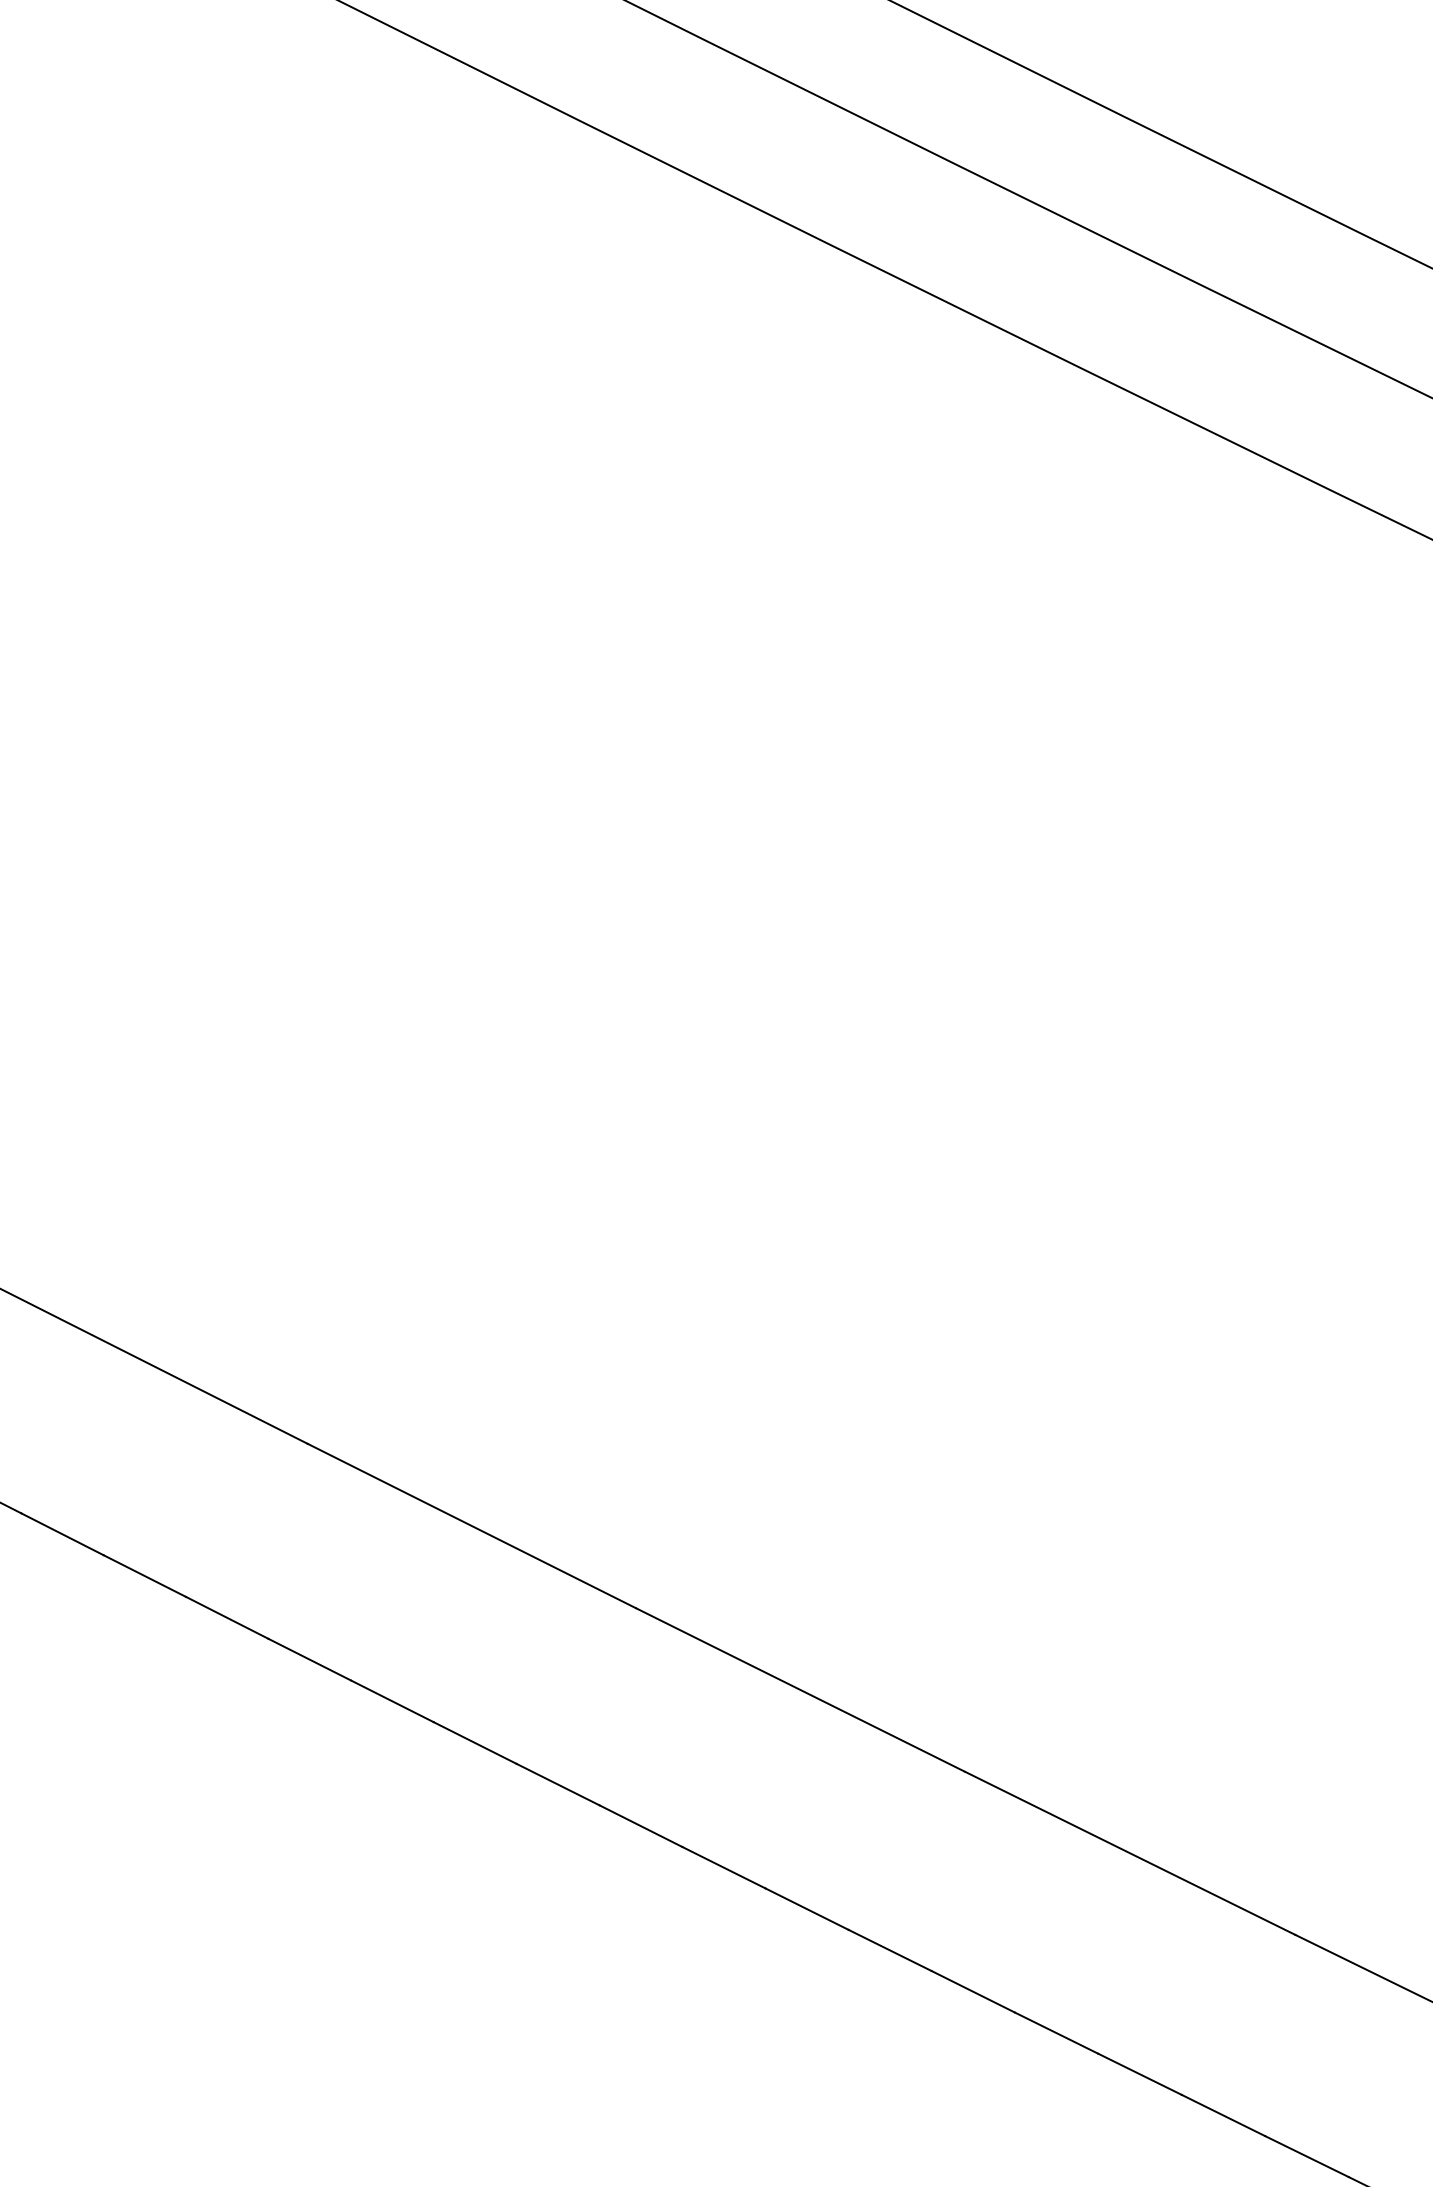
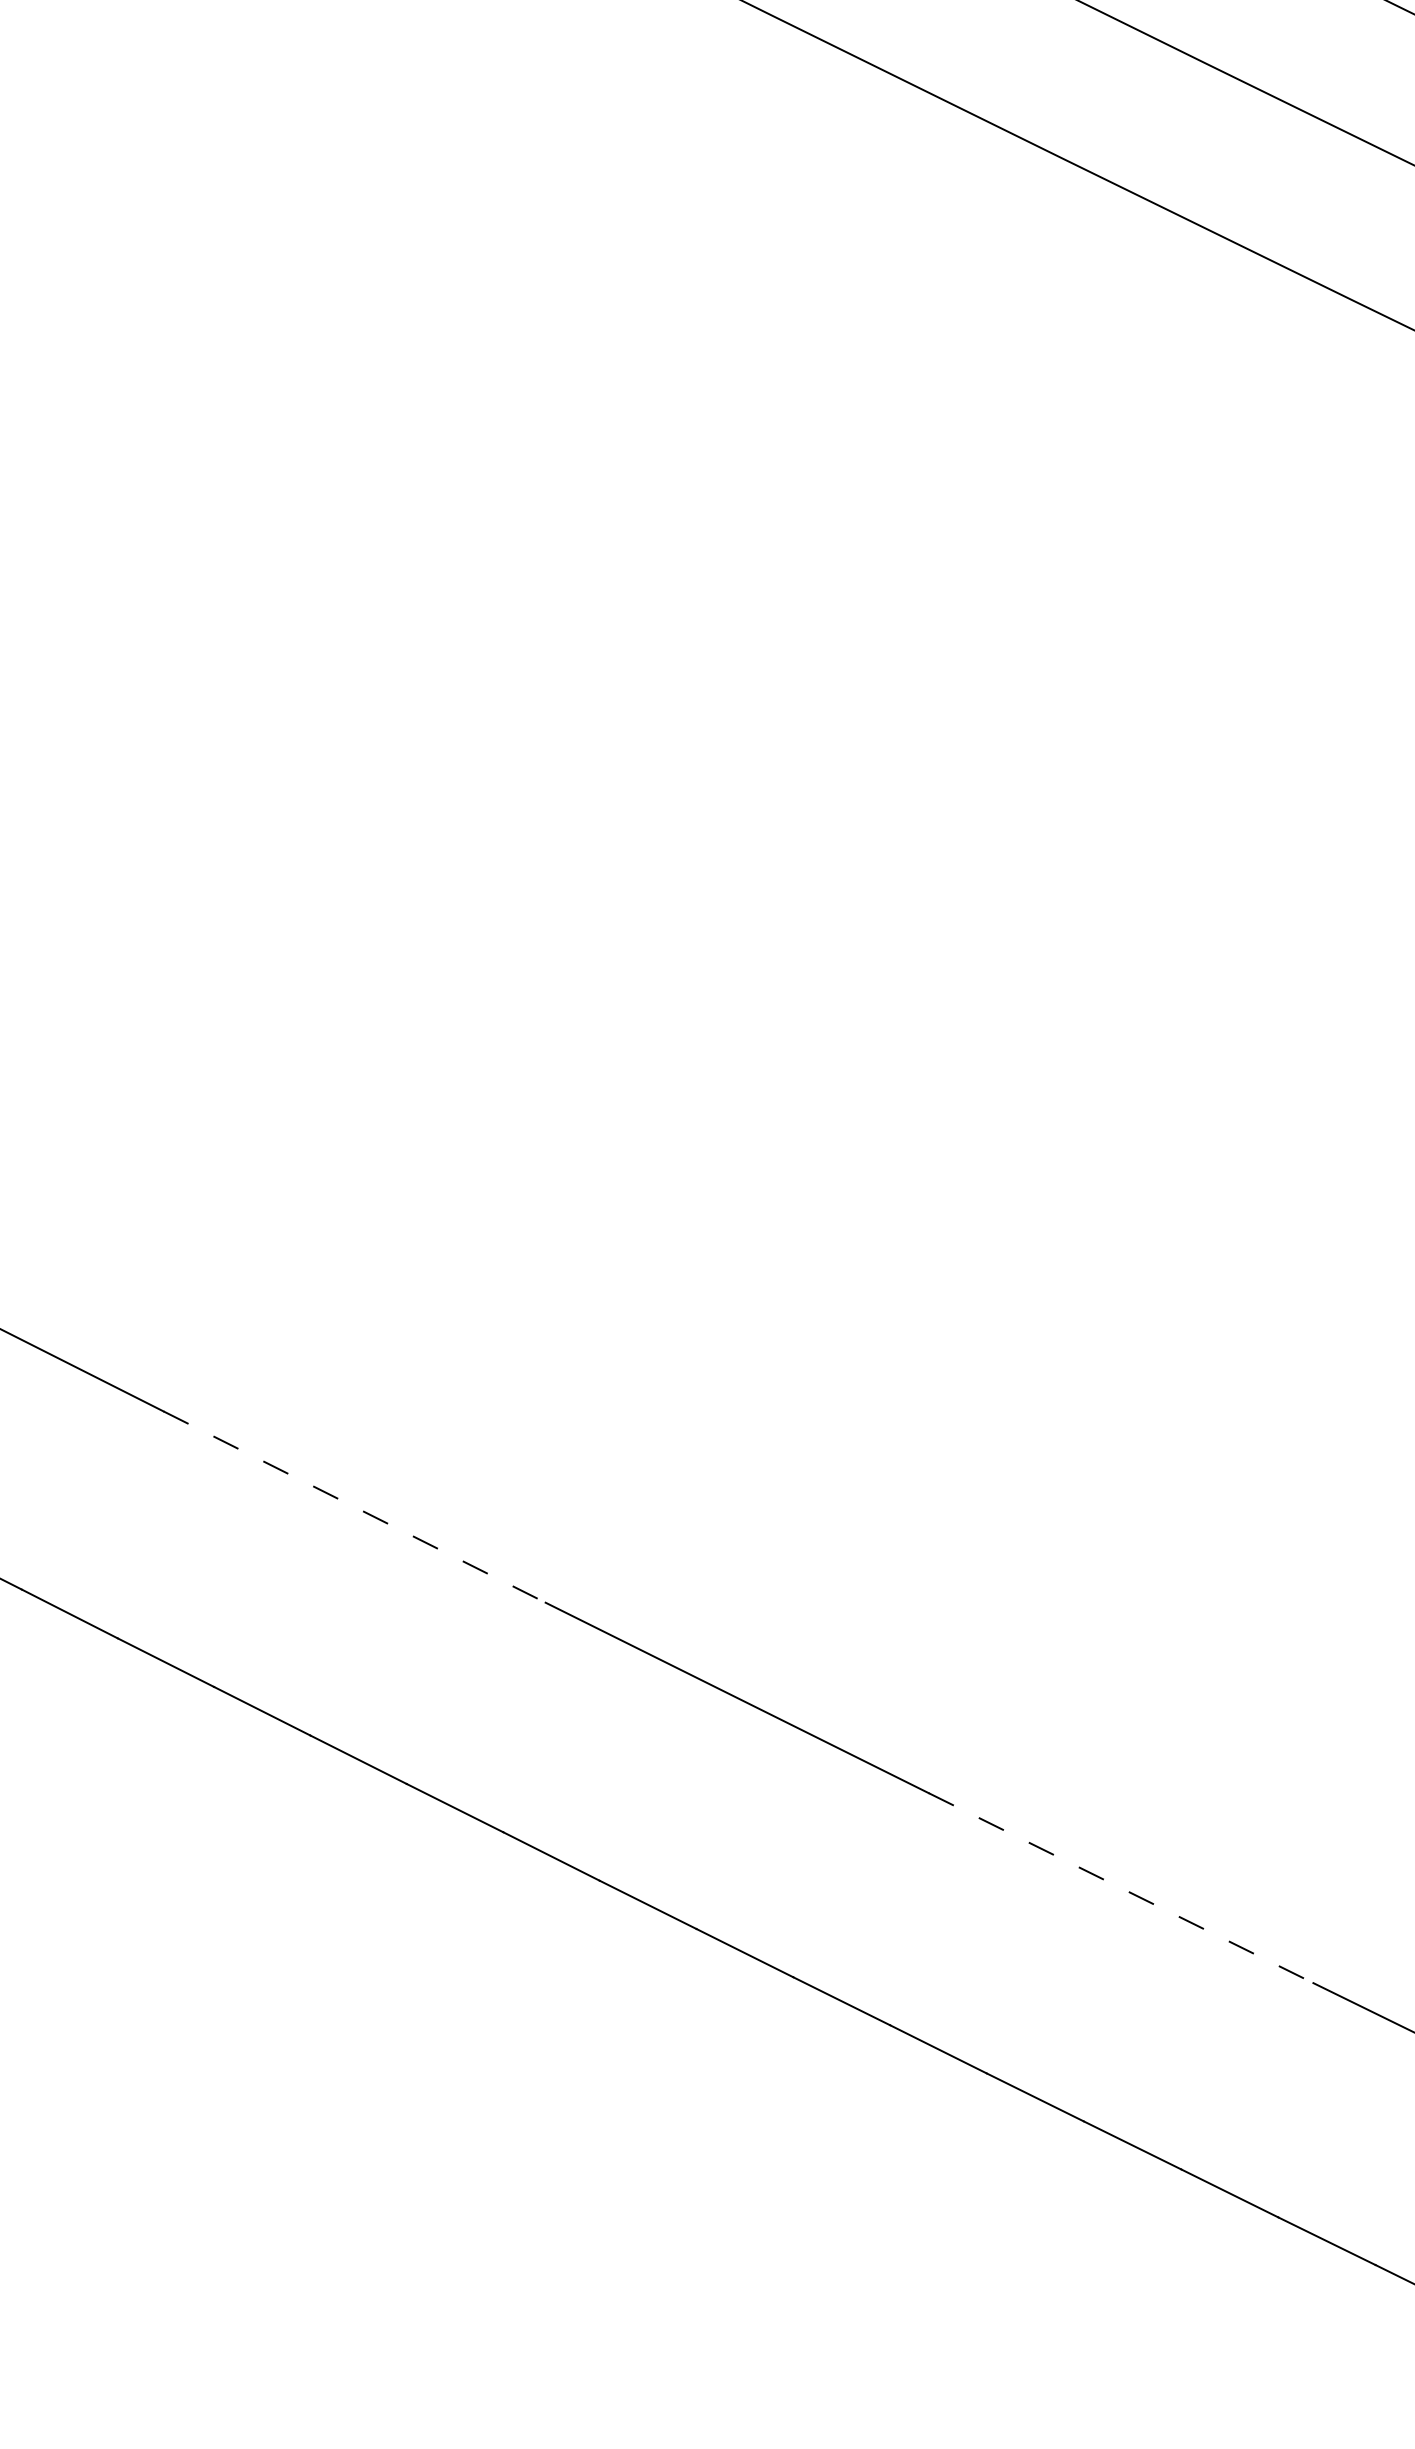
line: (471, 1526) -> (354, 1507), solid -> dashed
line: (1130, 1853) -> (1121, 1888), solid -> dashed

